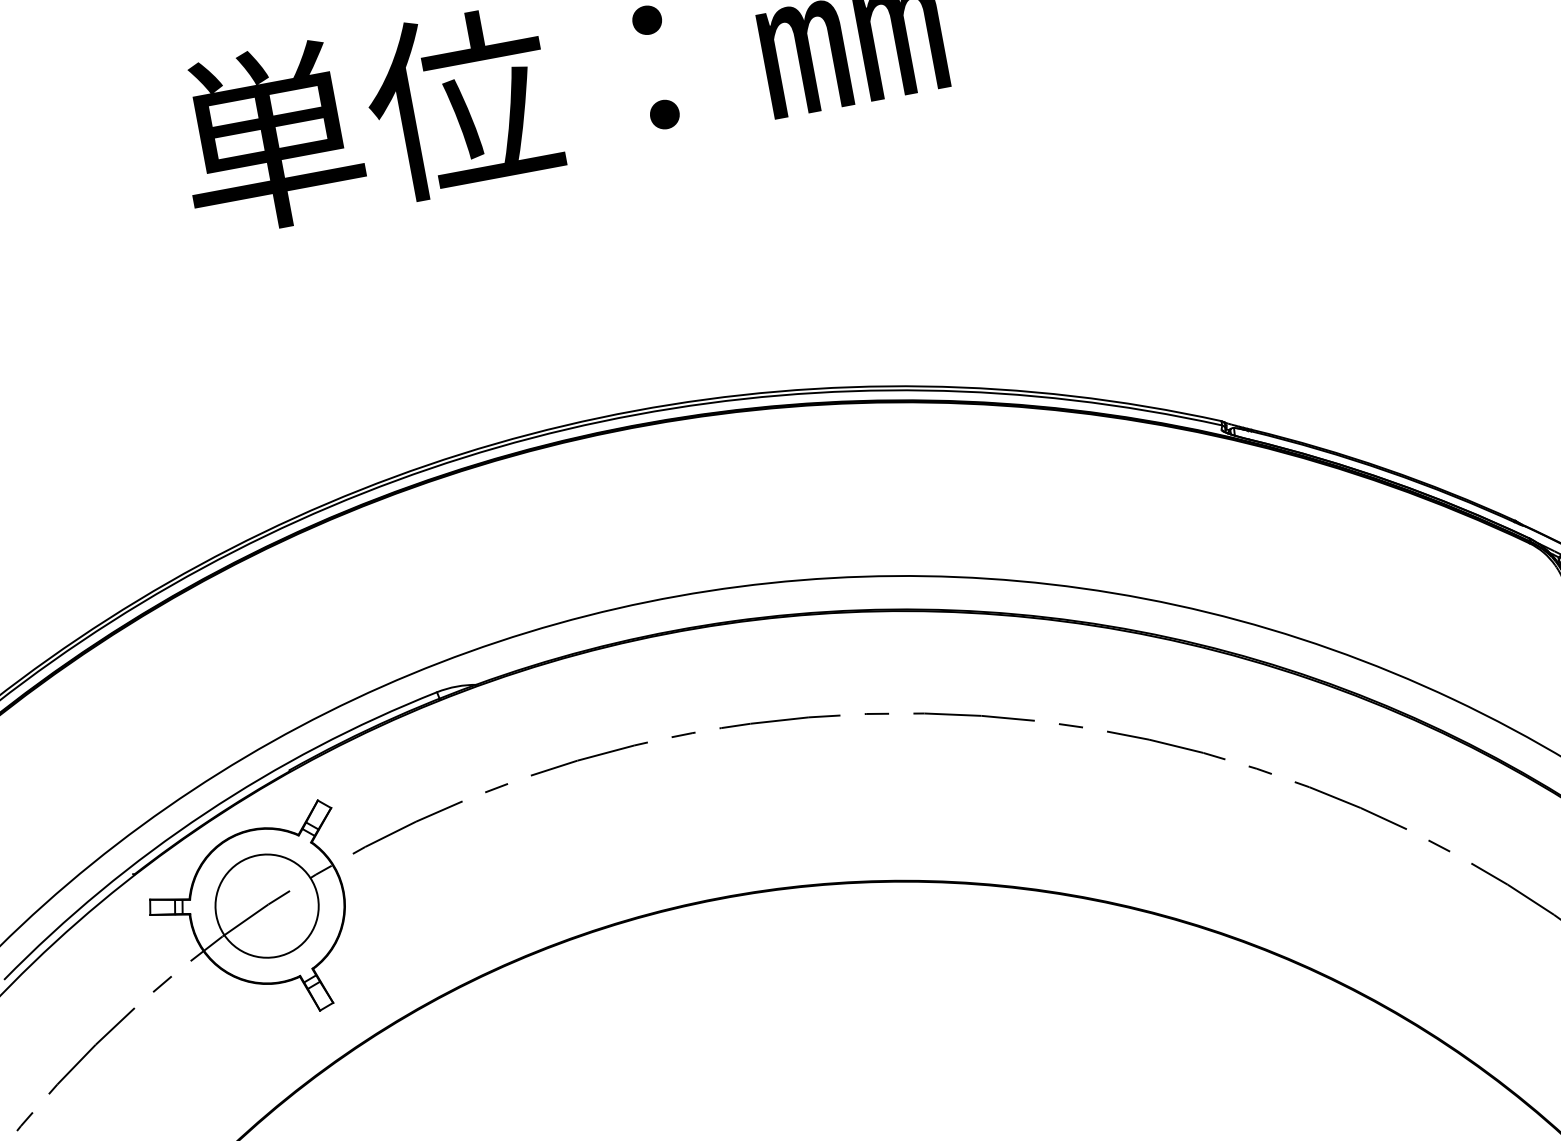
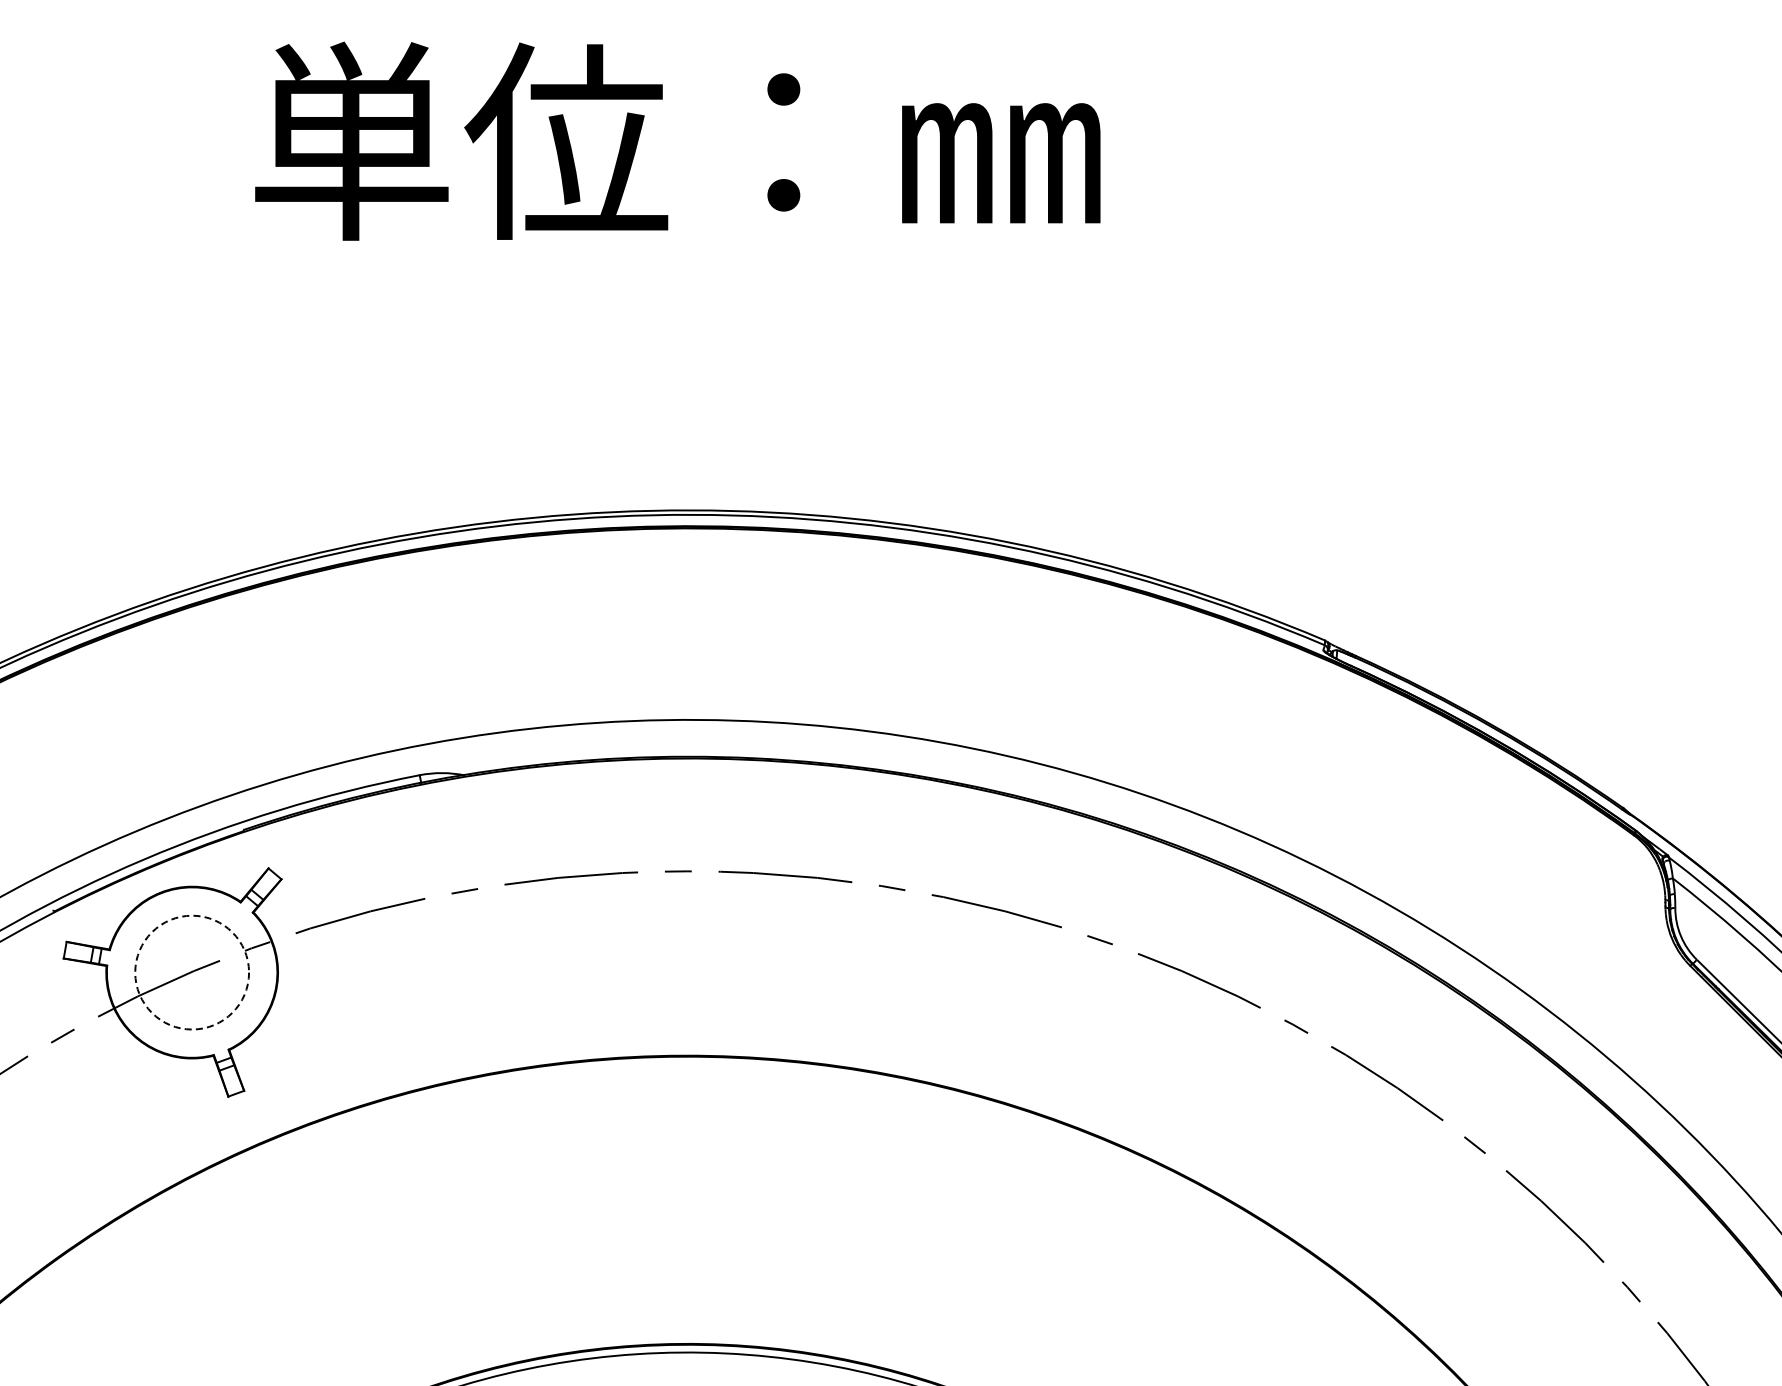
circle: (267, 905) -> (192, 972), solid -> dashed

